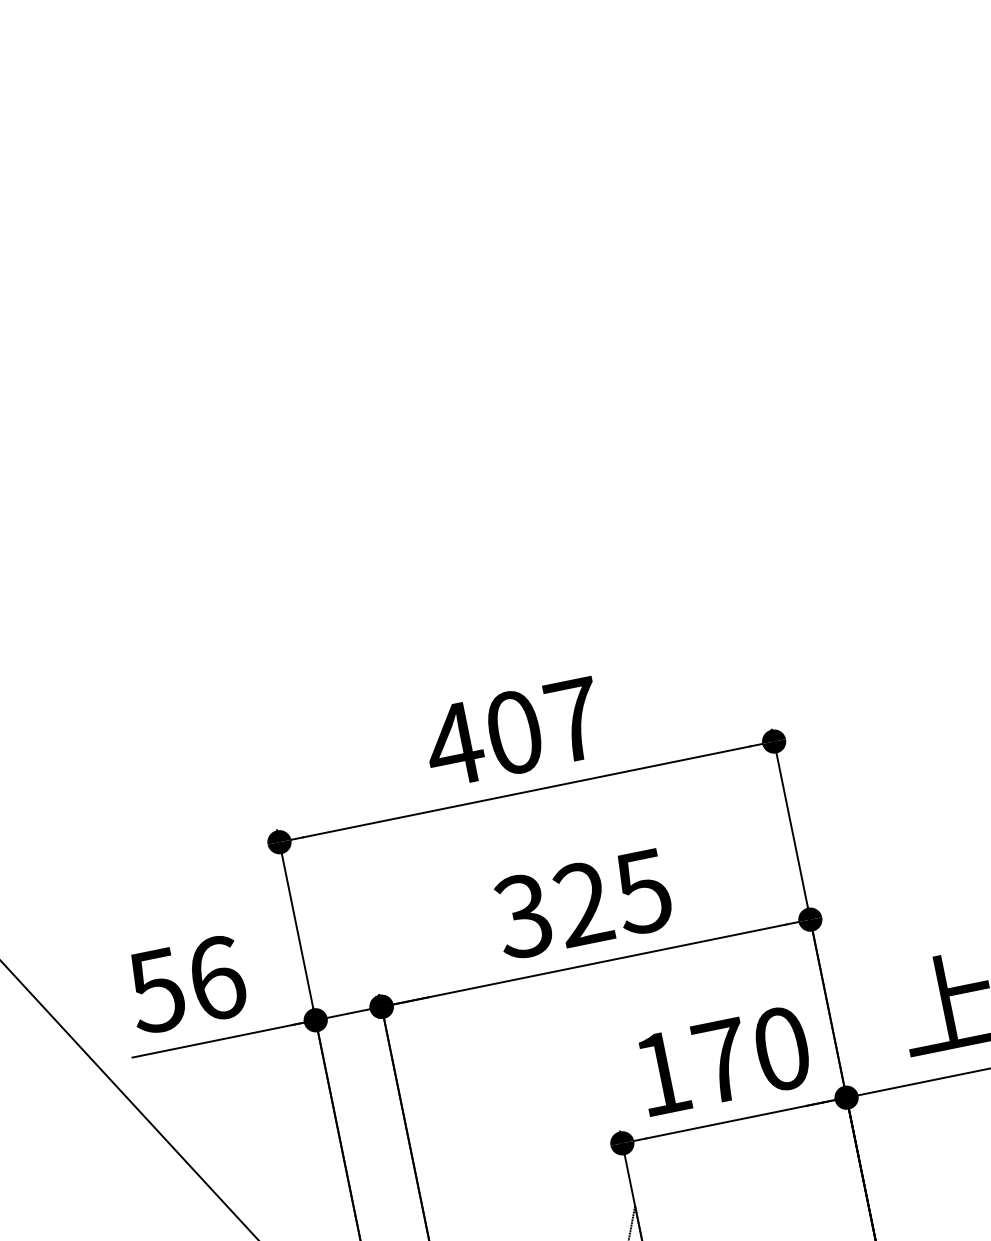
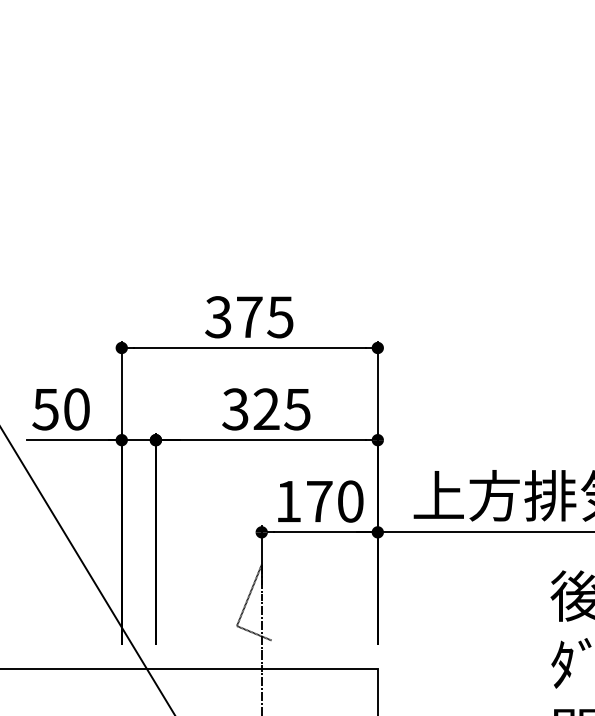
text: (512, 733) -> (248, 317), 407 -> 375
text: (218, 978) -> (77, 409), 56 -> 50

